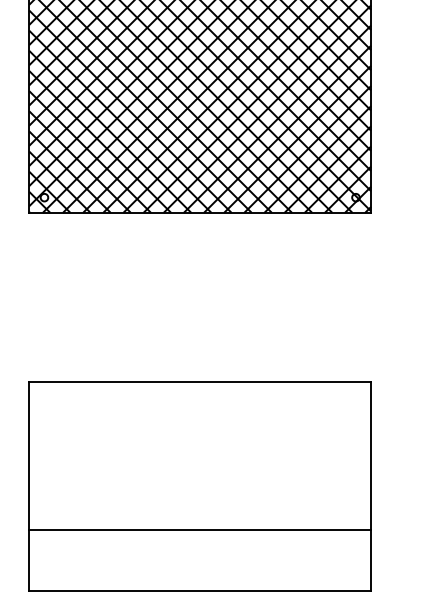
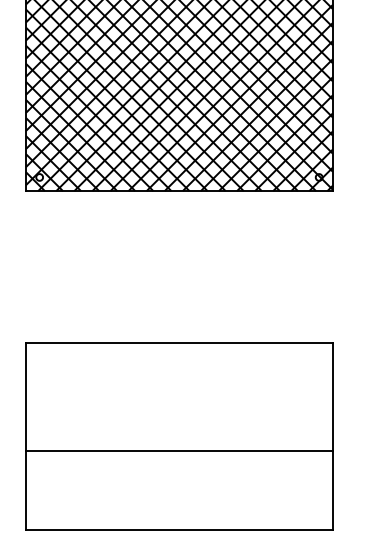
line: (200, 529) -> (179, 450), moved

